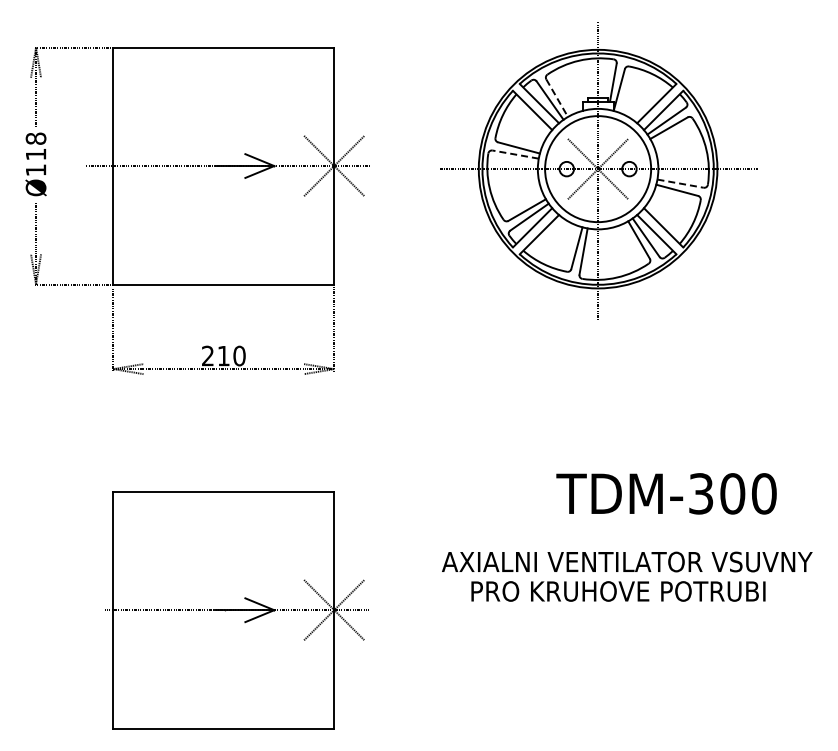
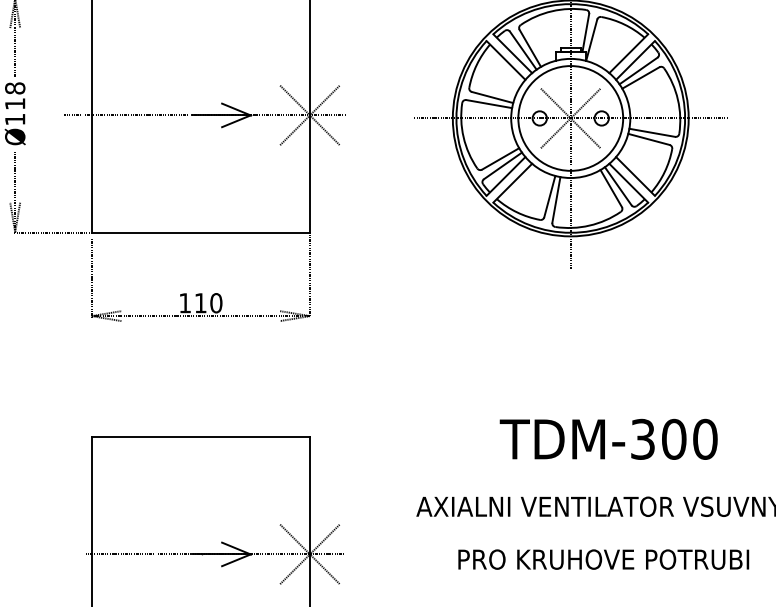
line: (557, 98) -> (530, 48), dashed -> solid
line: (515, 154) -> (489, 103), dashed -> solid
line: (681, 183) -> (653, 132), dashed -> solid
text: (207, 355) -> (184, 302), 210 -> 110
text: (666, 493) -> (608, 439), moved
text: (618, 591) -> (603, 559), moved

